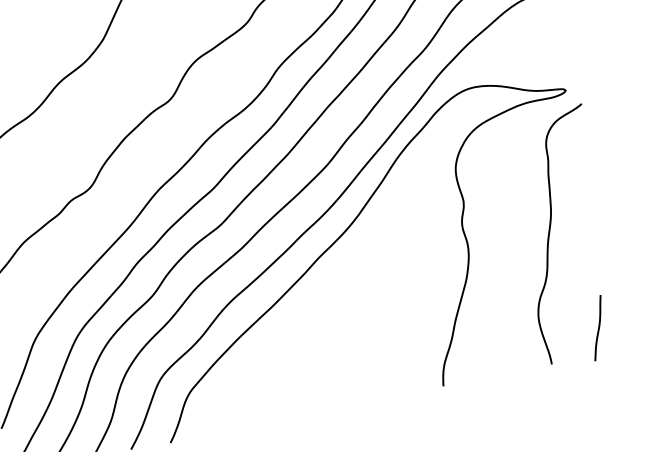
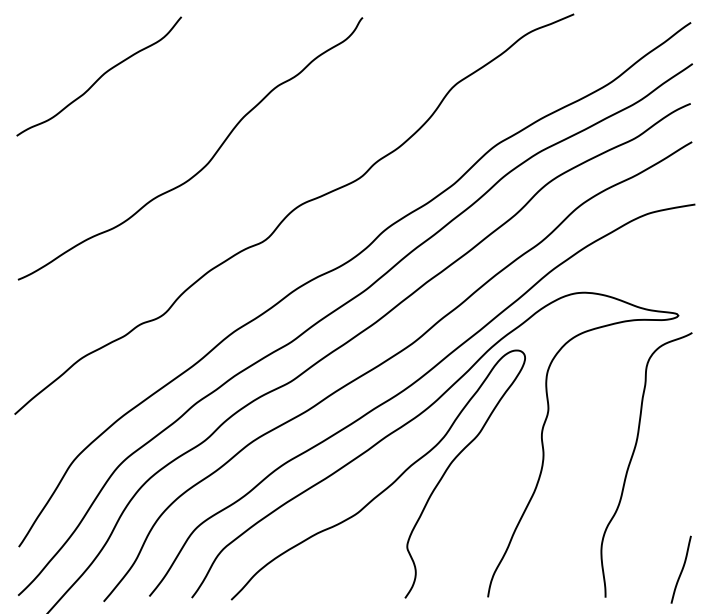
curve: (330, 302) -> (388, 485), added
curve: (598, 327) -> (681, 569), moved

